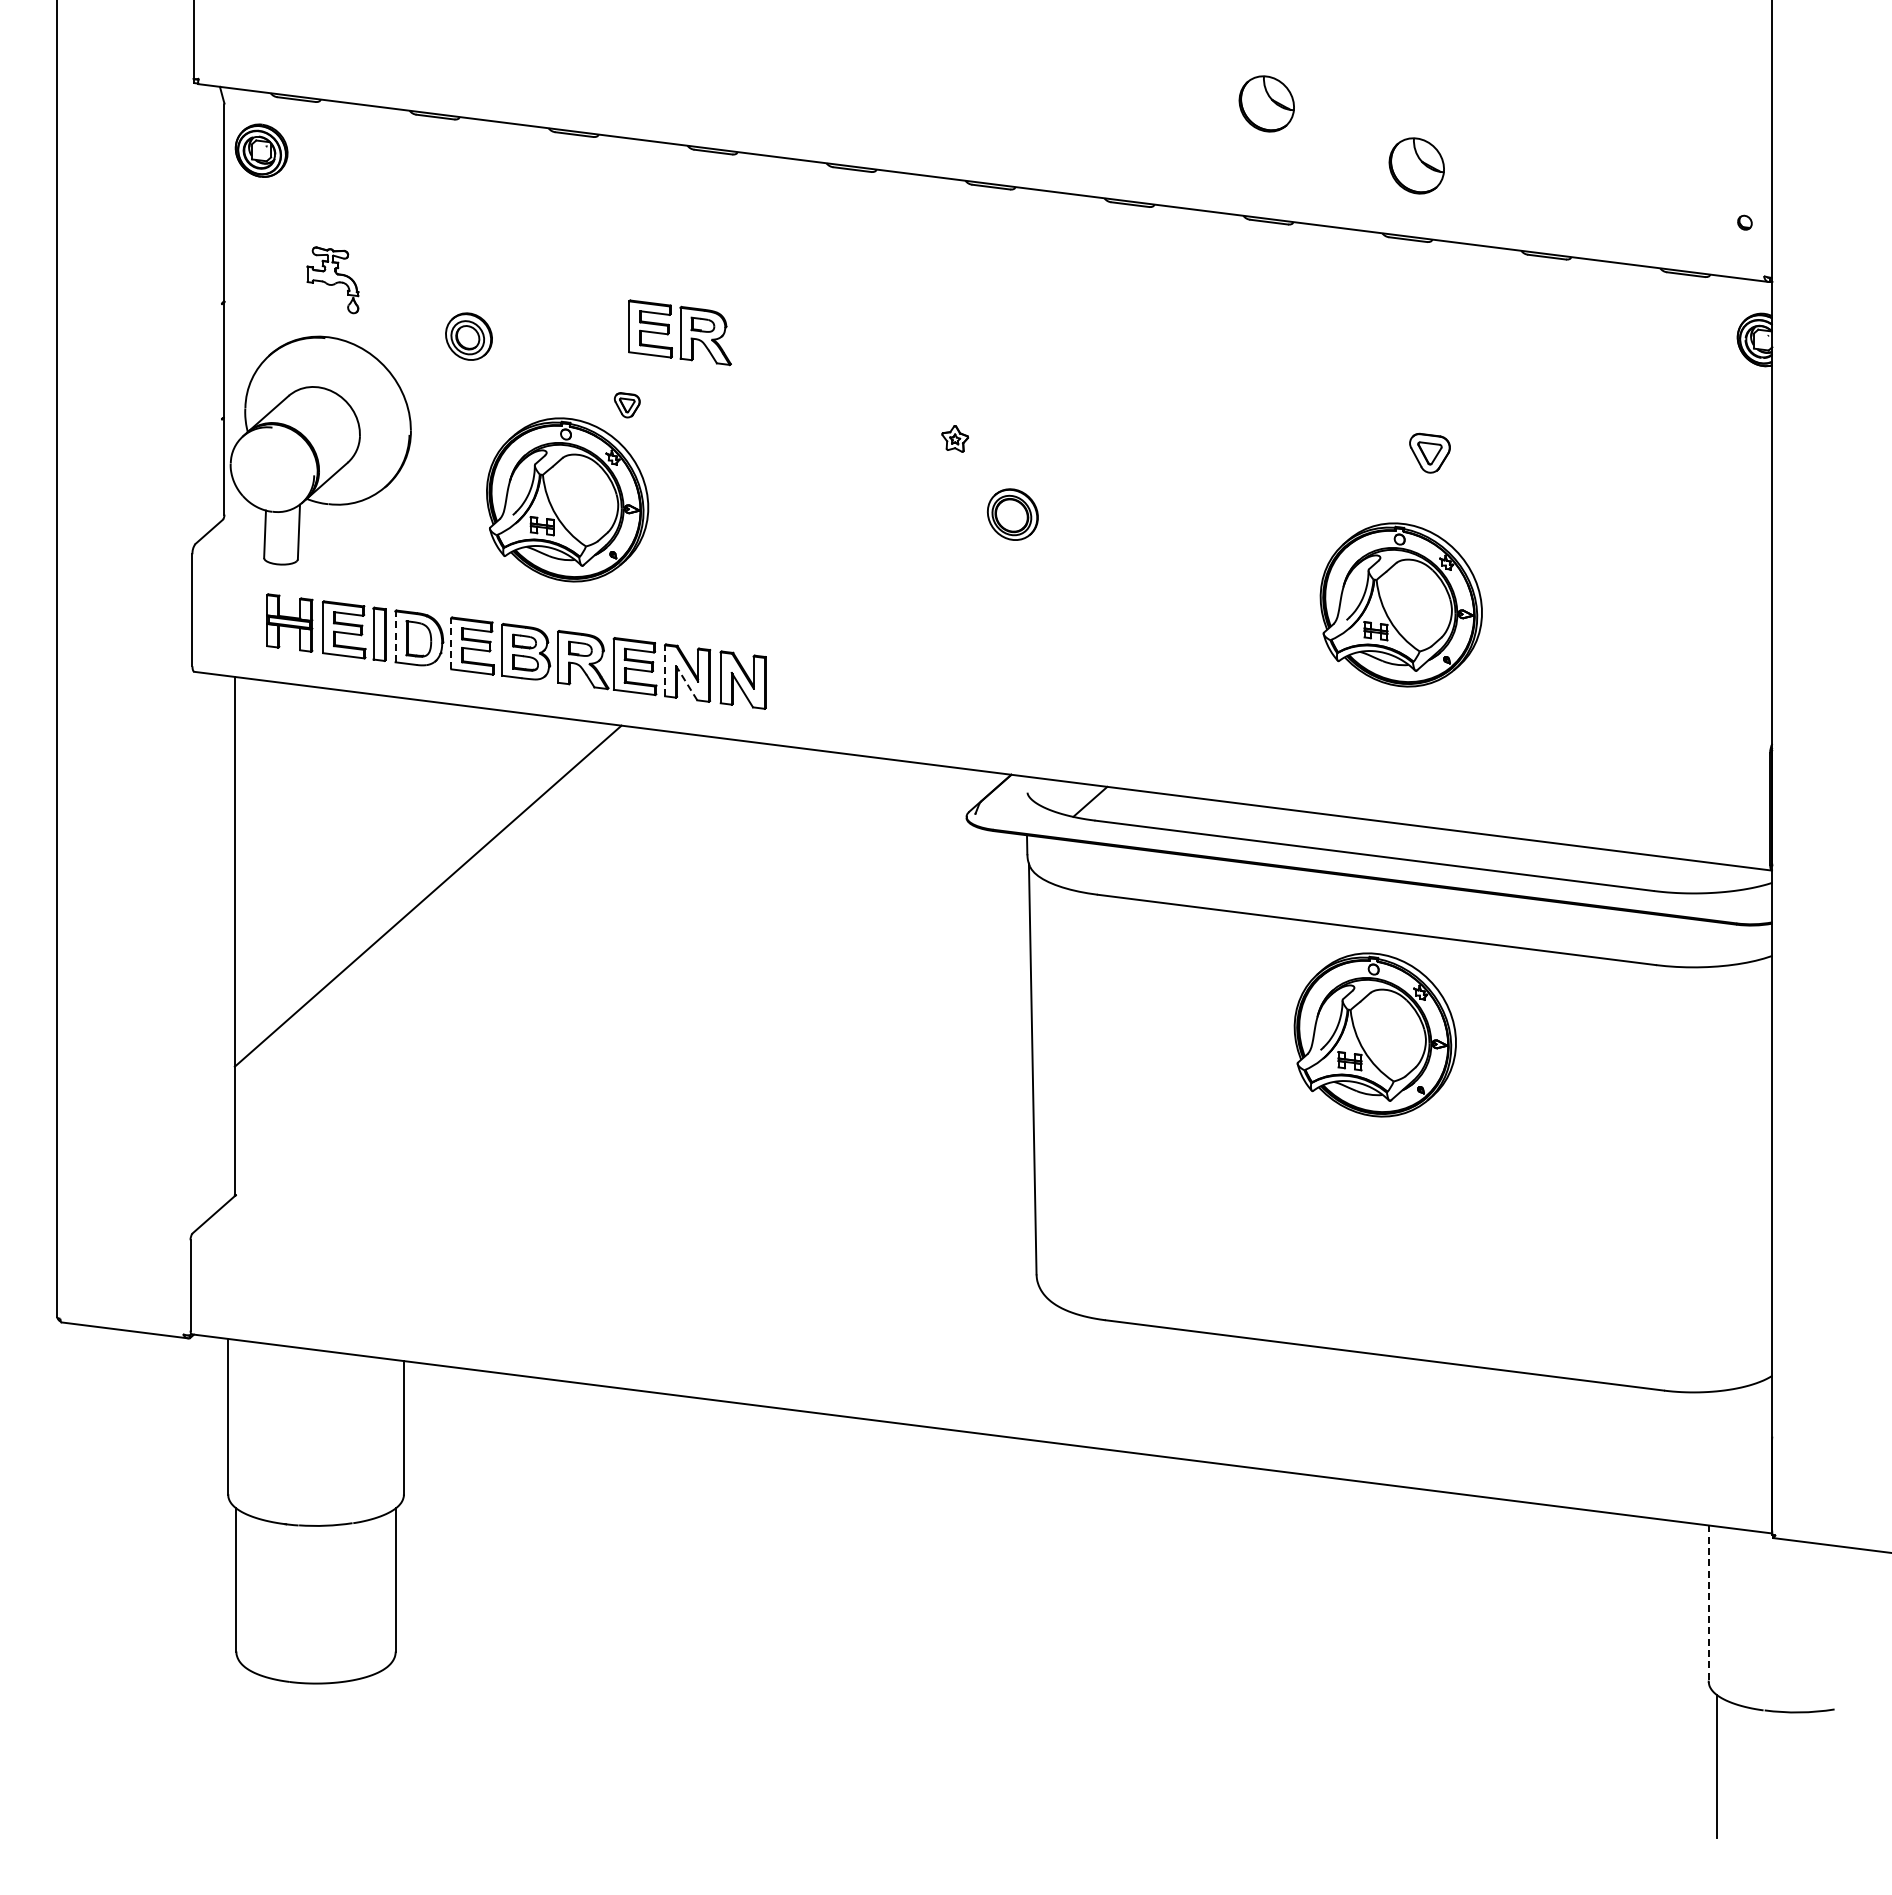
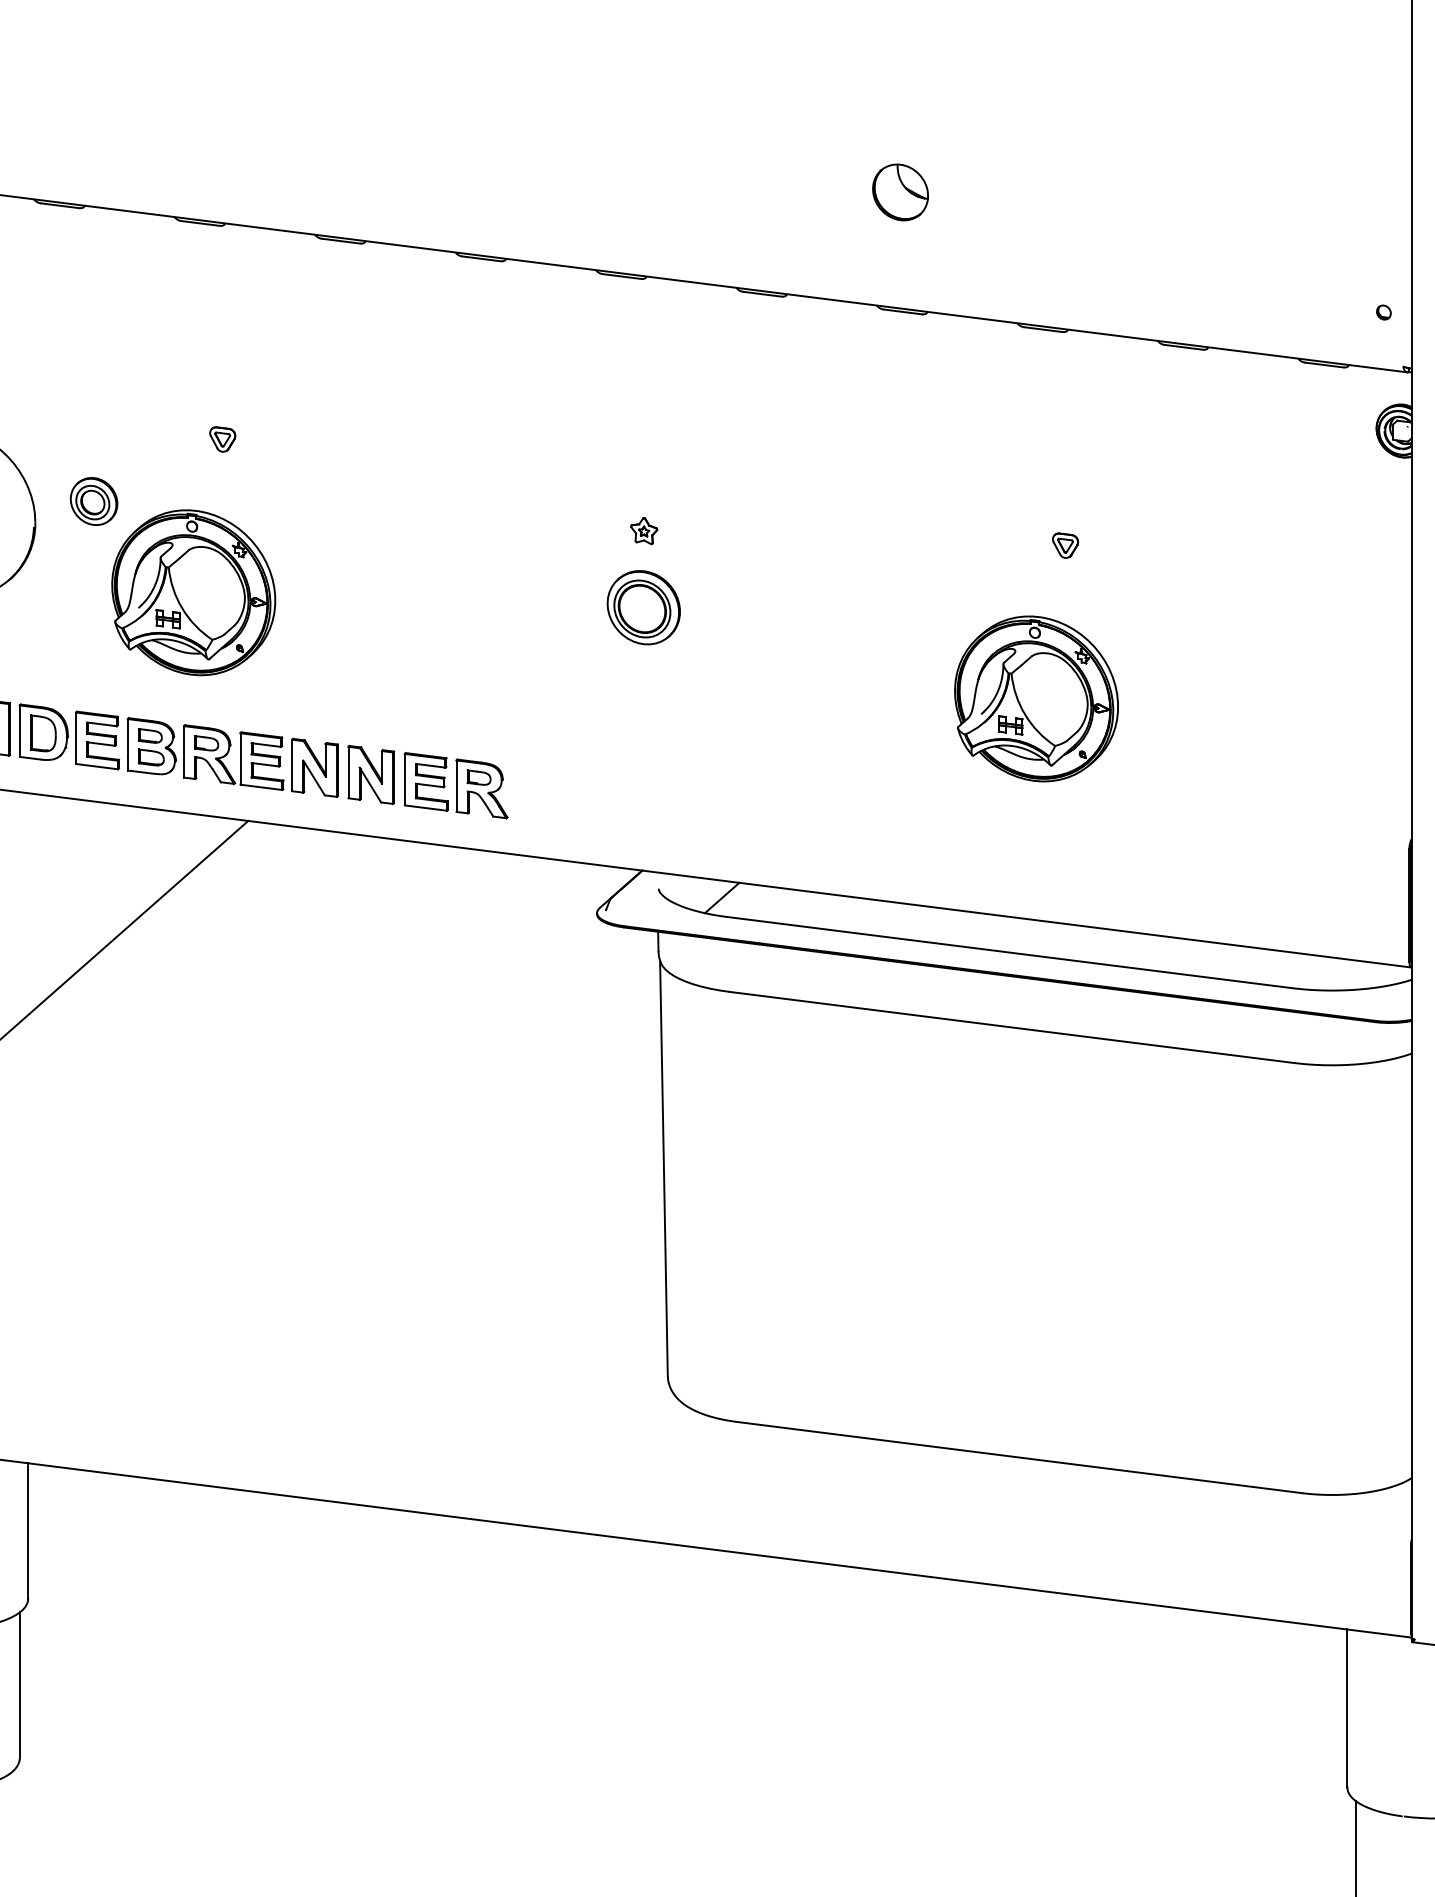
part: (1416, 165) -> (1051, 254), removed
part: (679, 332) -> (455, 785), moved
part: (468, 336) -> (93, 501), moved
part: (627, 405) -> (222, 439), moved
part: (955, 438) -> (644, 530), moved
part: (1429, 453) -> (1065, 545), size x0.62
part: (1012, 514) -> (643, 607), size x1.43
line: (395, 636) -> (19, 730), dashed -> solid
line: (451, 643) -> (76, 737), dashed -> solid
line: (665, 670) -> (292, 765), dashed -> solid
line: (686, 682) -> (313, 777), dashed -> solid
part: (1374, 1034) -> (1009, 1133), removed
line: (1708, 1604) -> (1347, 1709), dashed -> solid

